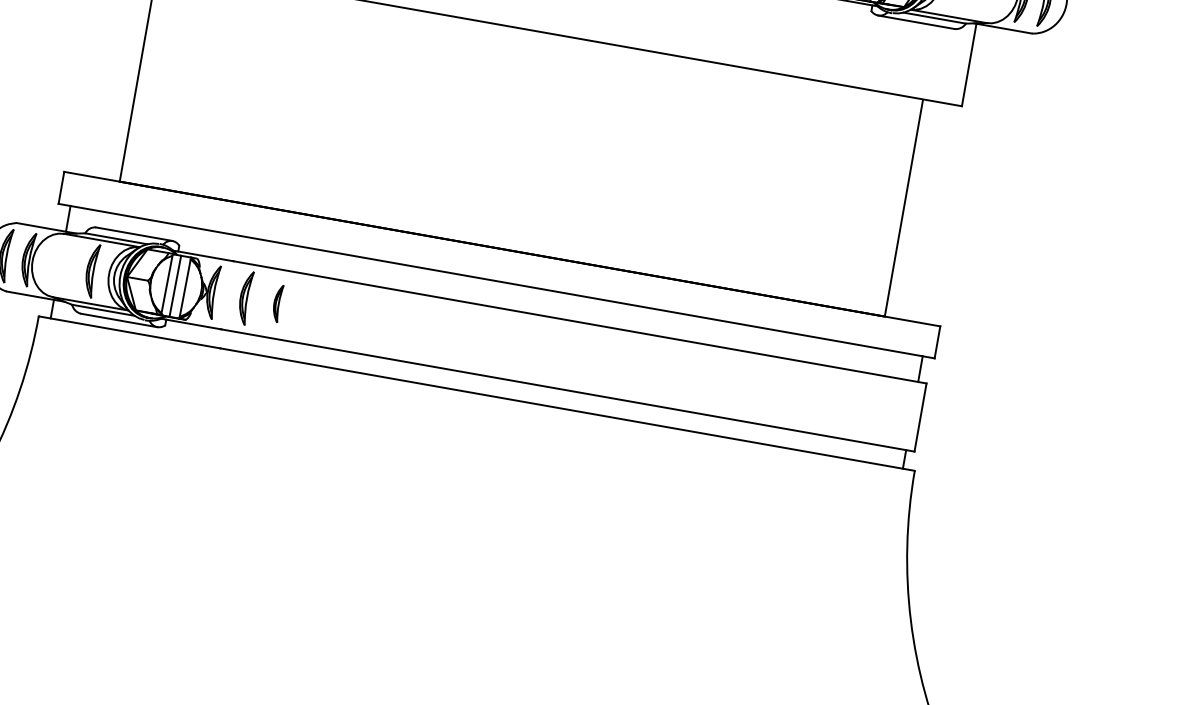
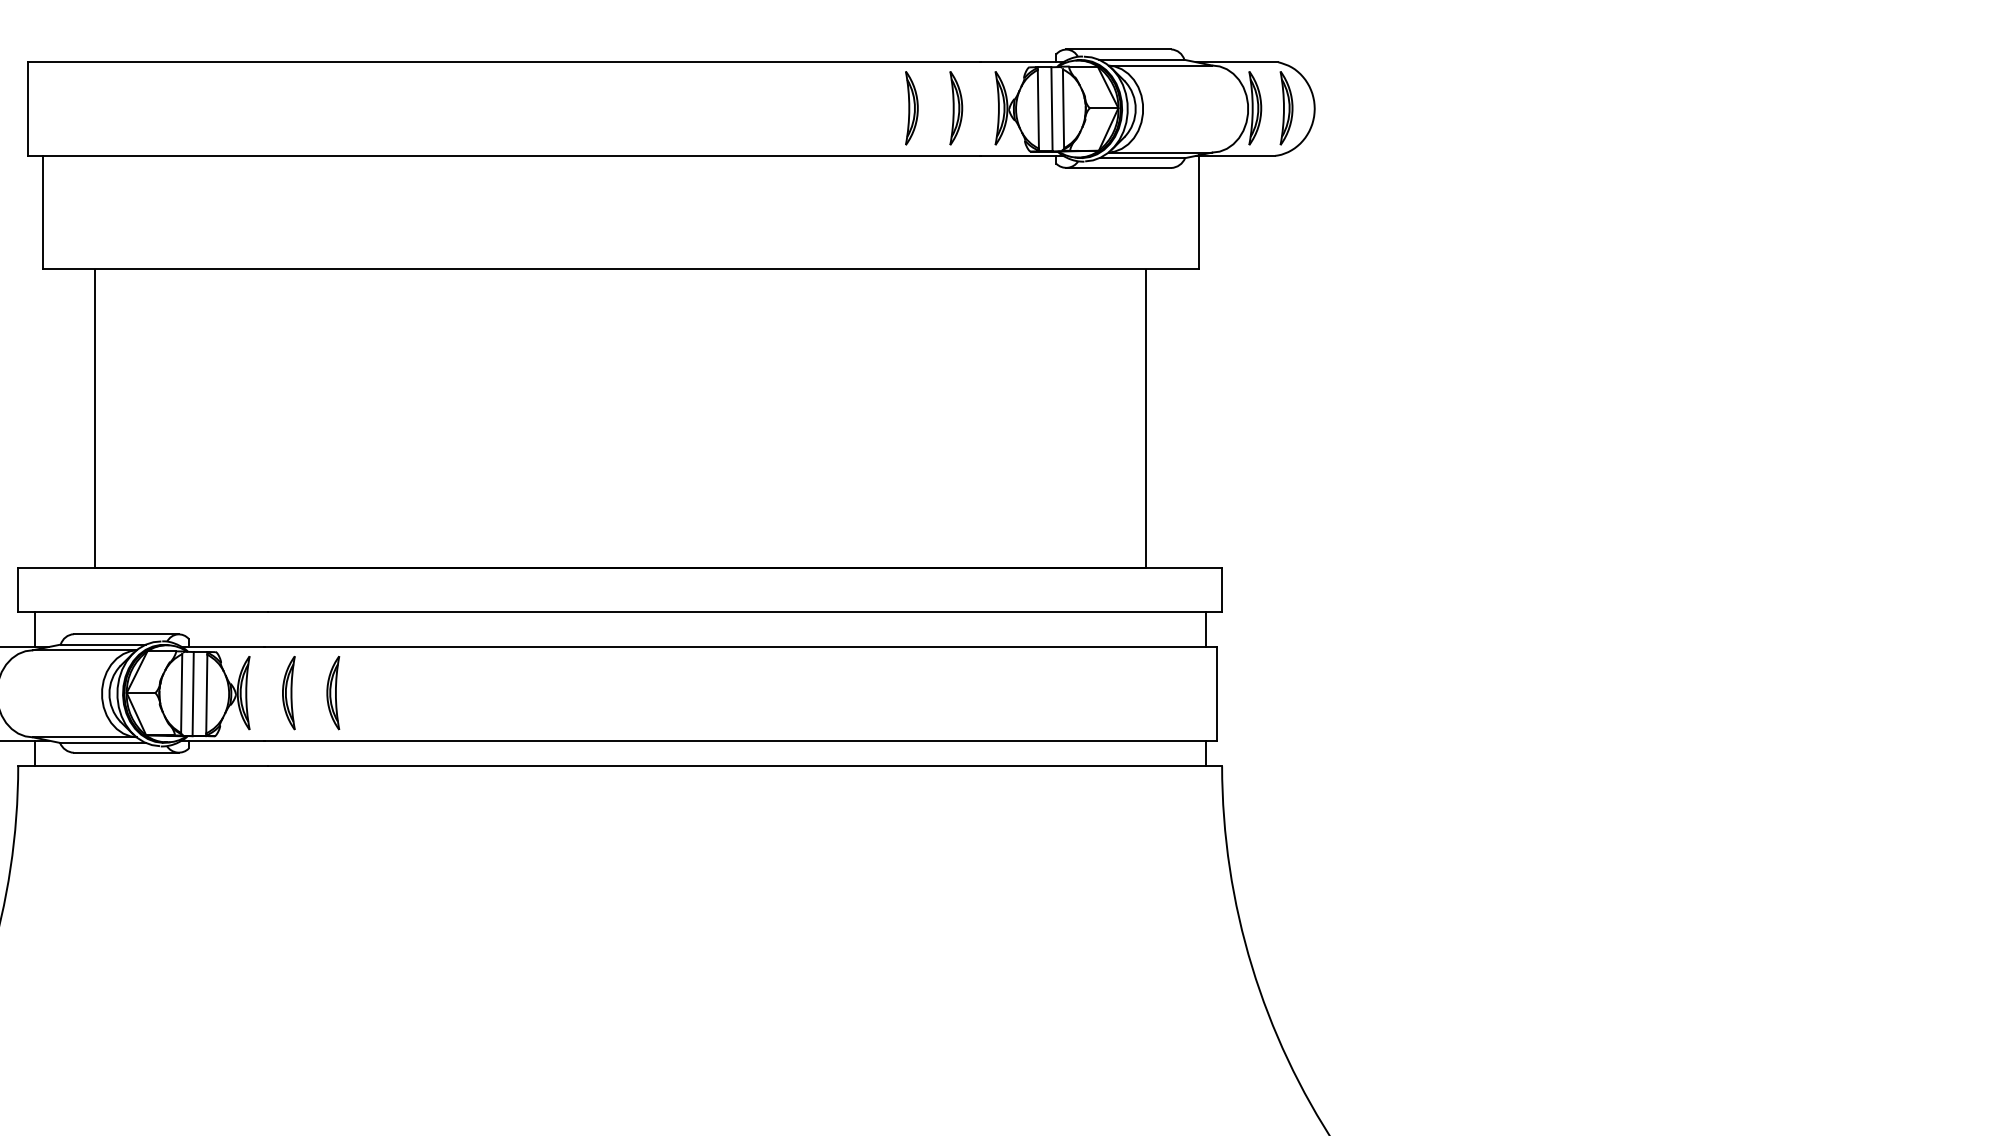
part: (91, 271) -> (77, 693), removed
part: (277, 303) -> (333, 692), size x1.43

